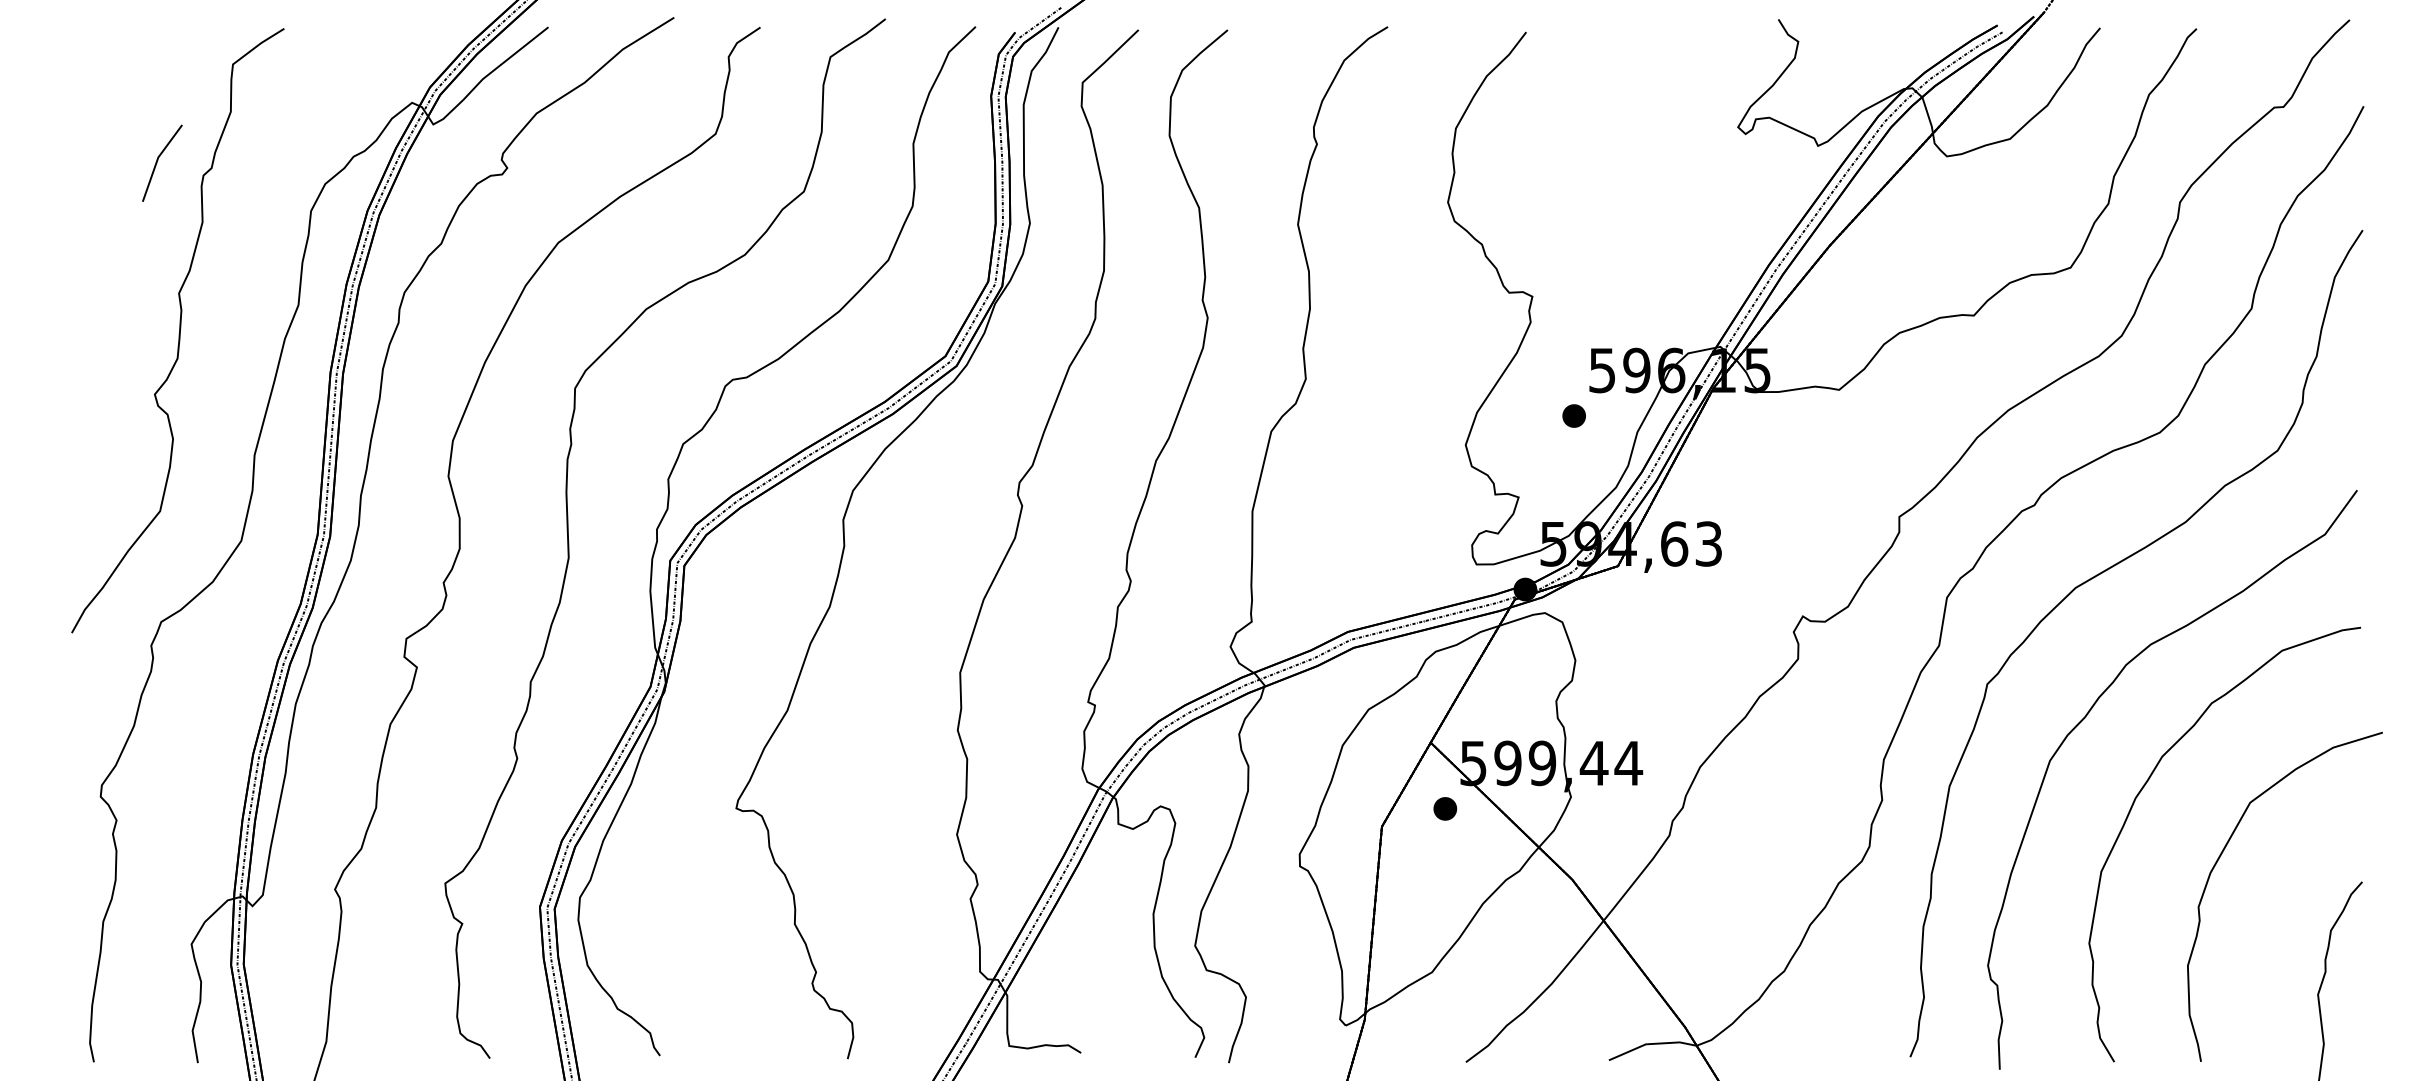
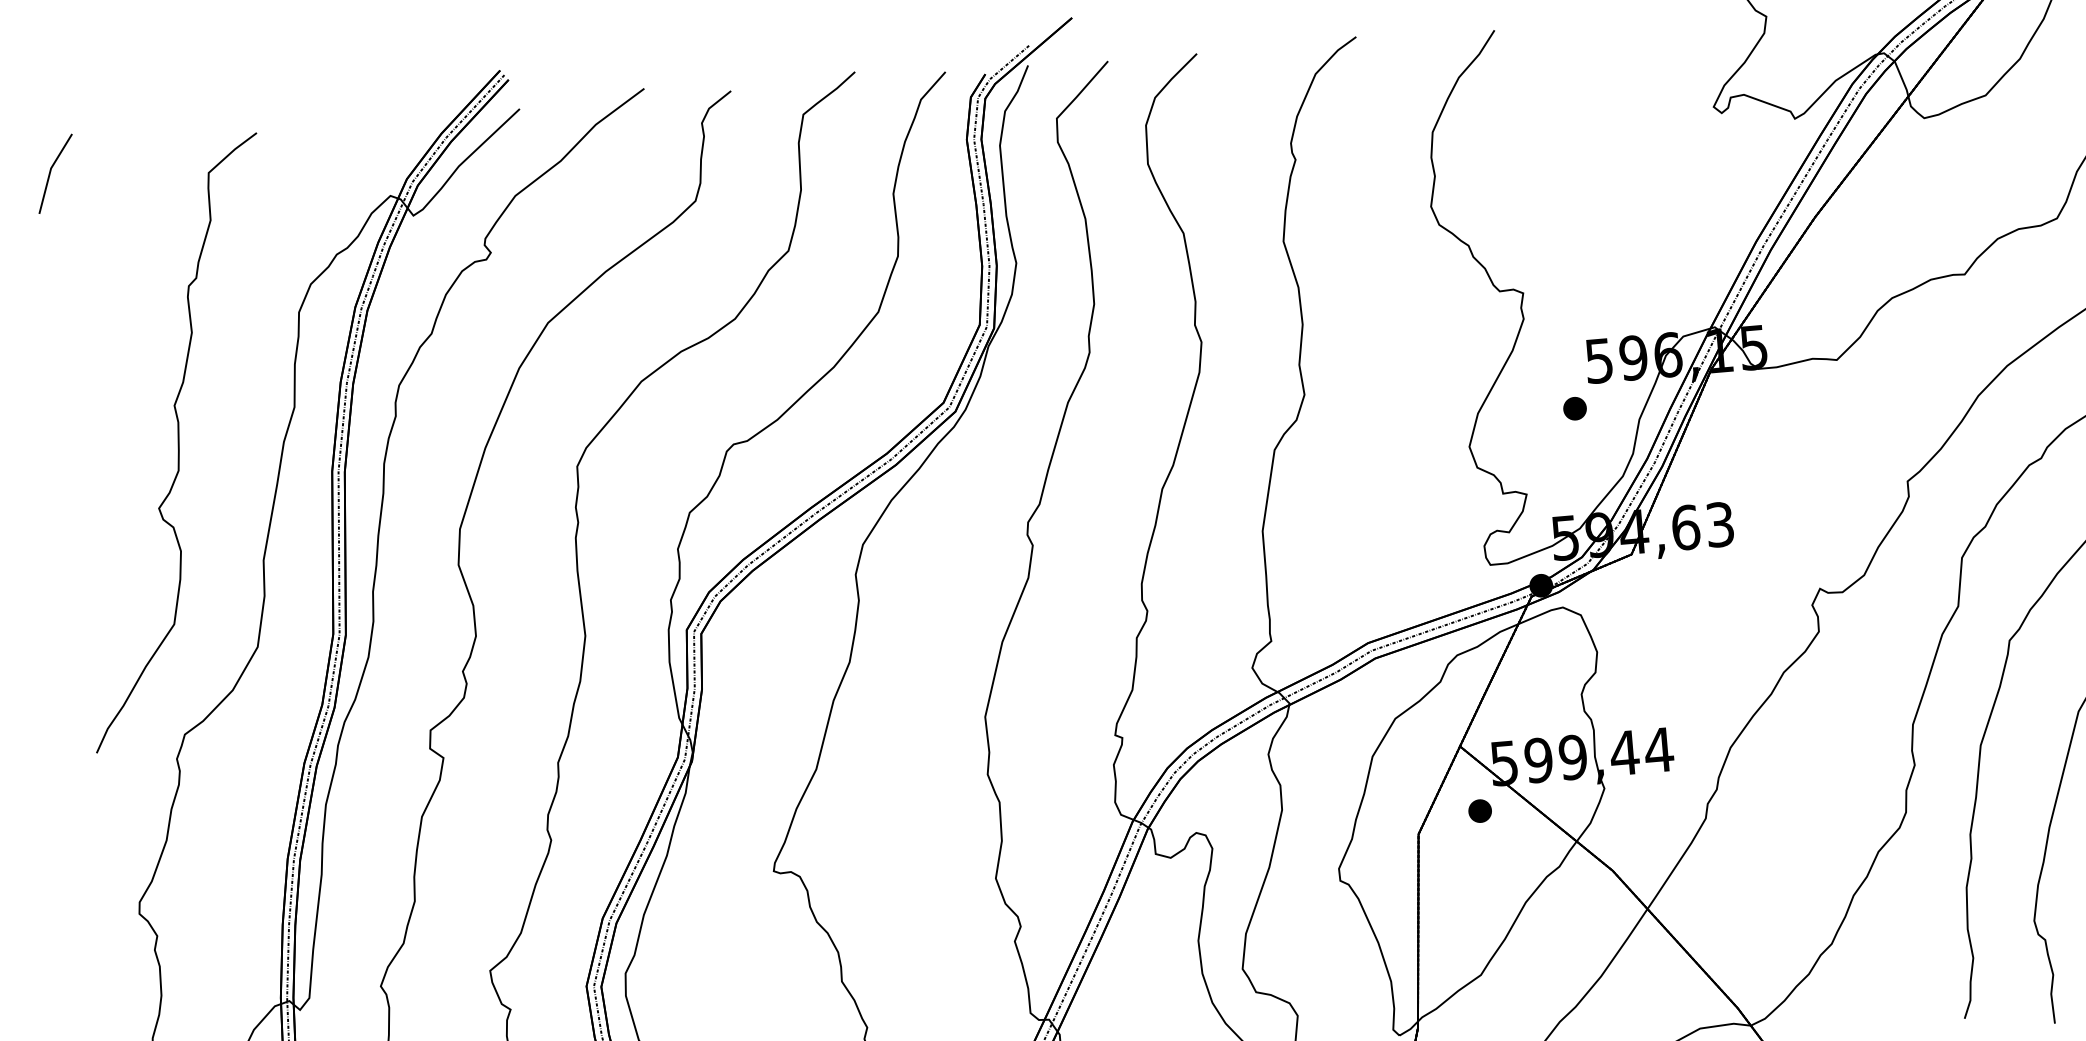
part: (162, 162) -> (55, 173), moved

